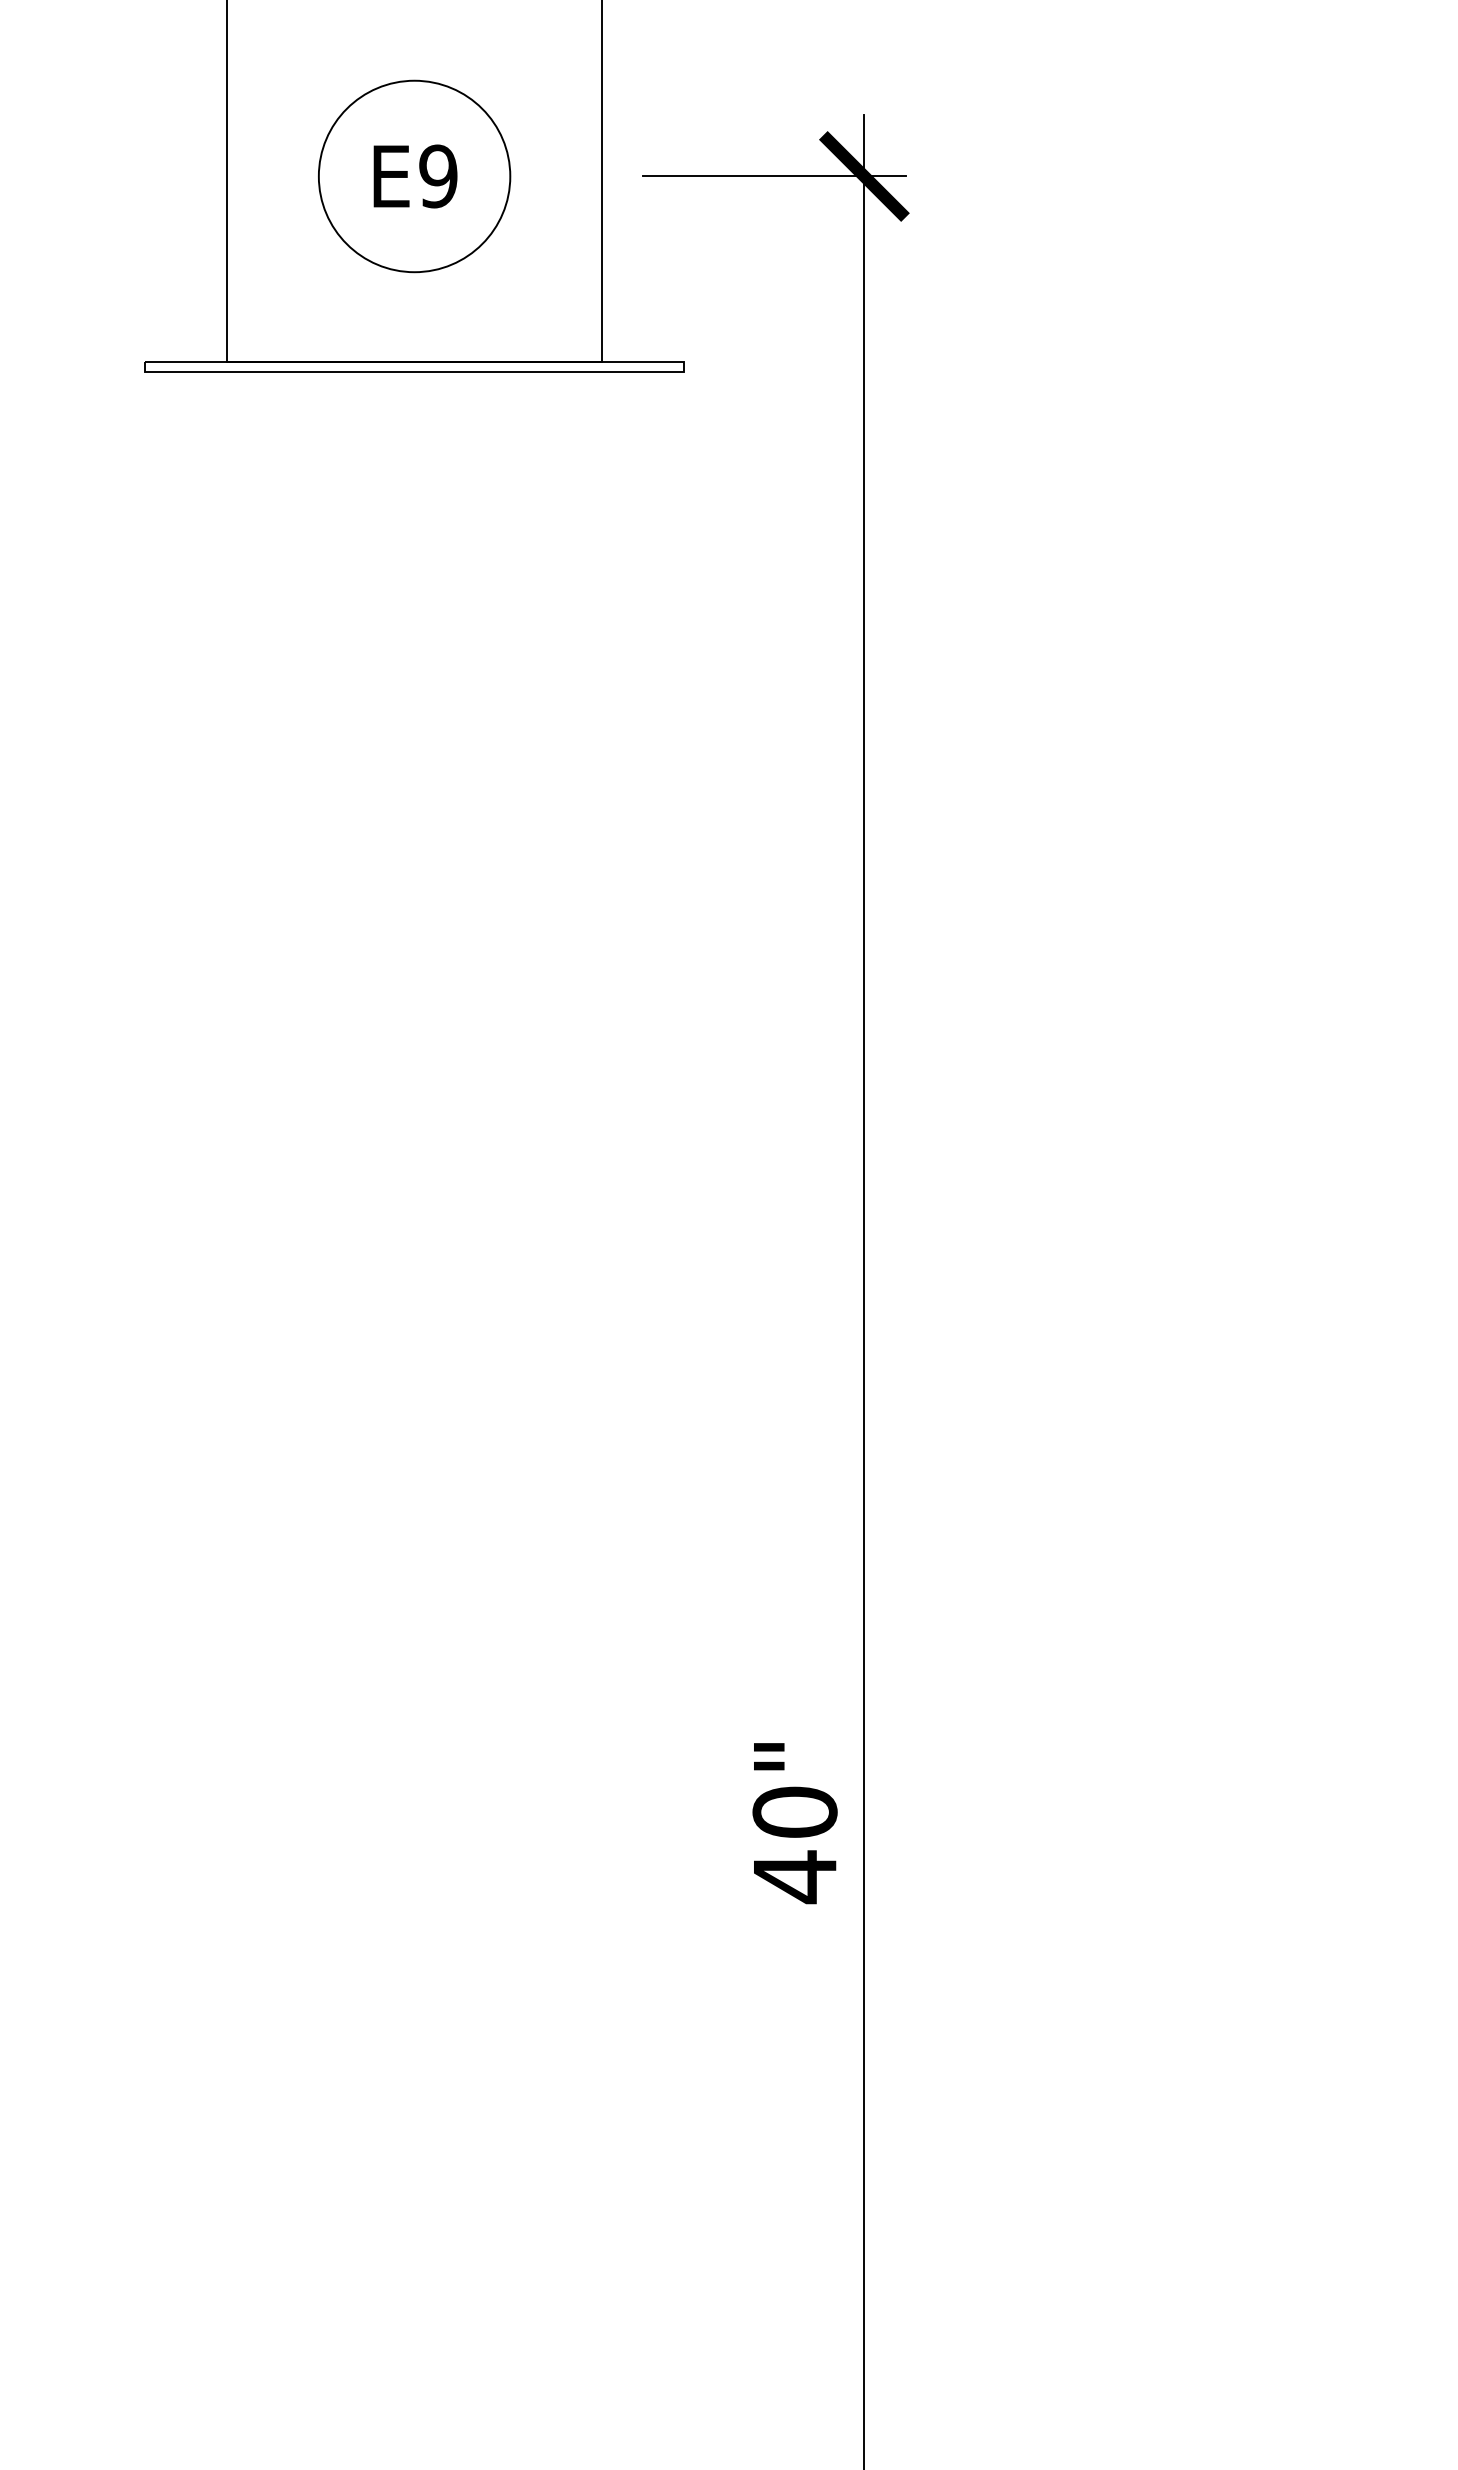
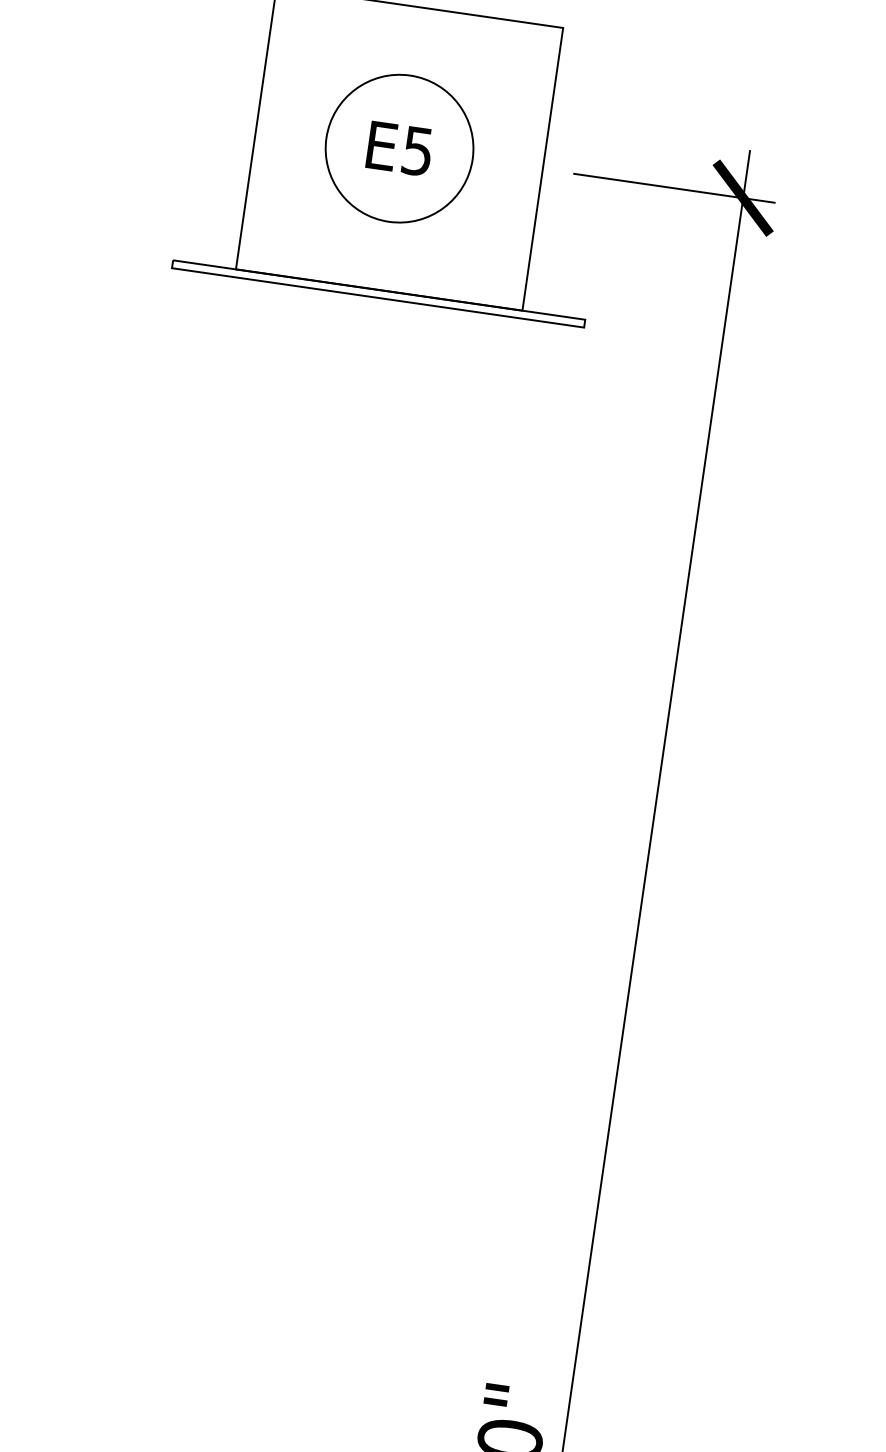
text: (438, 176) -> (417, 151), E9 -> E5

